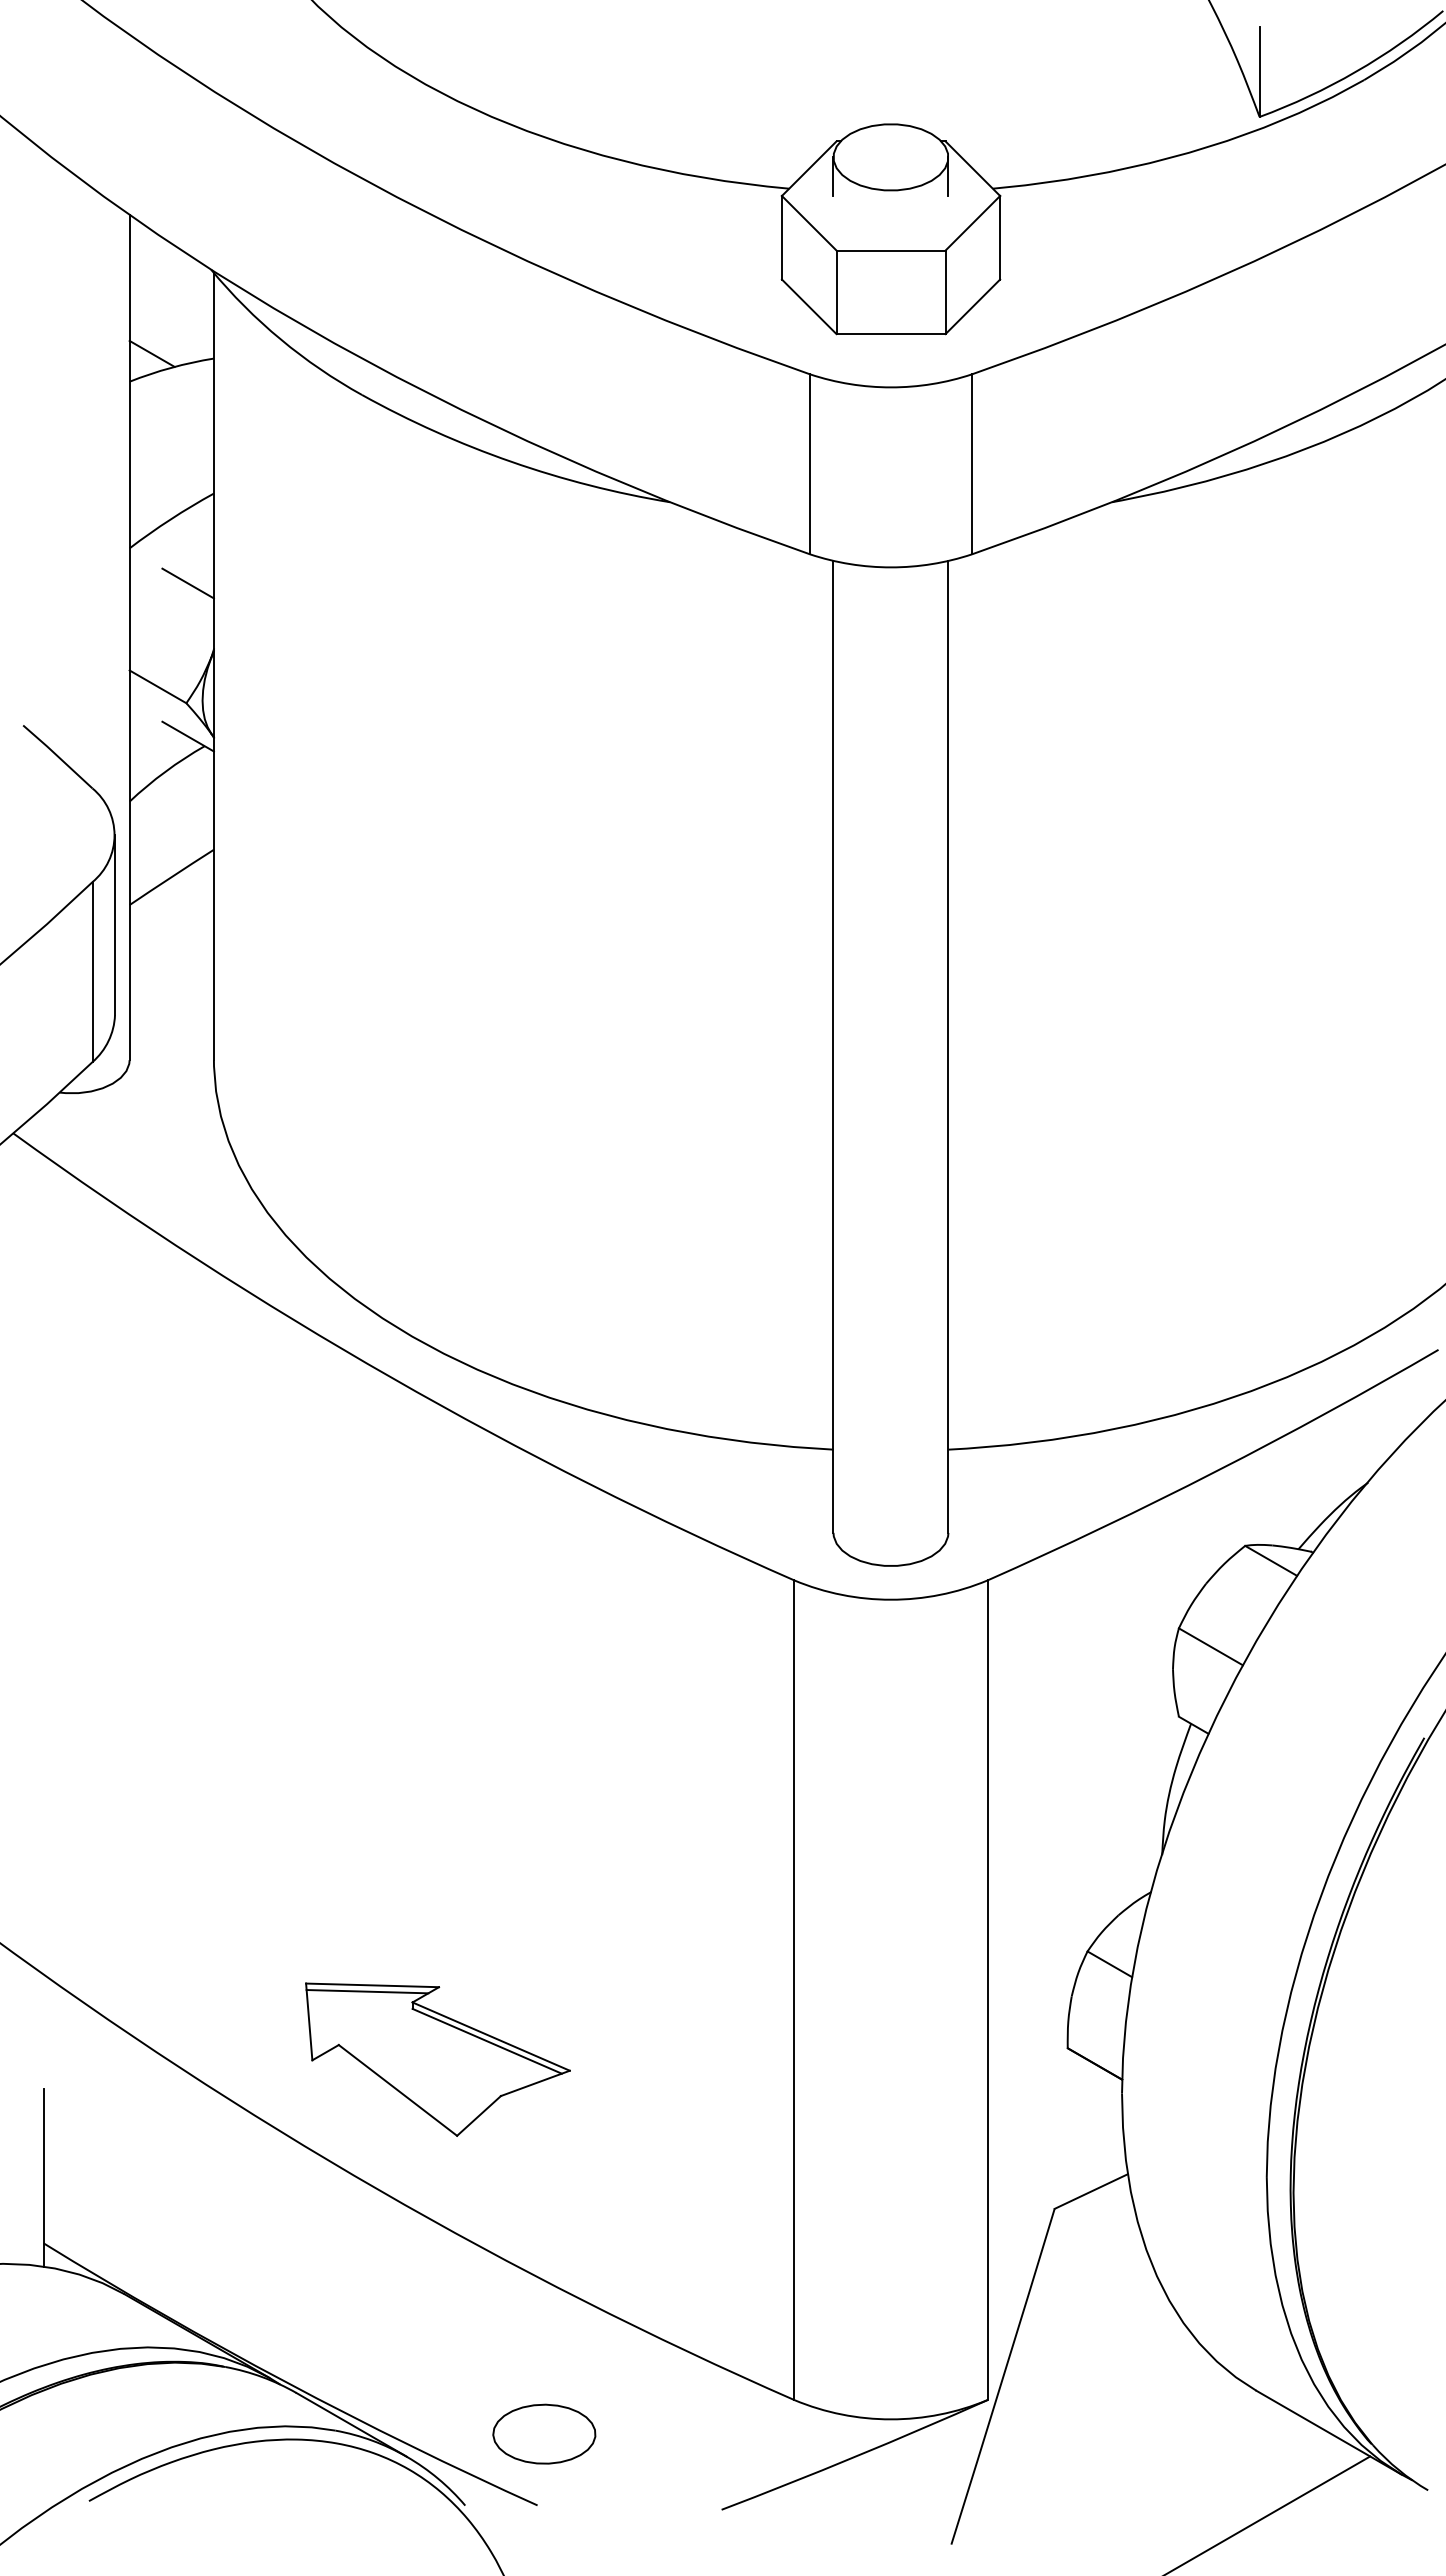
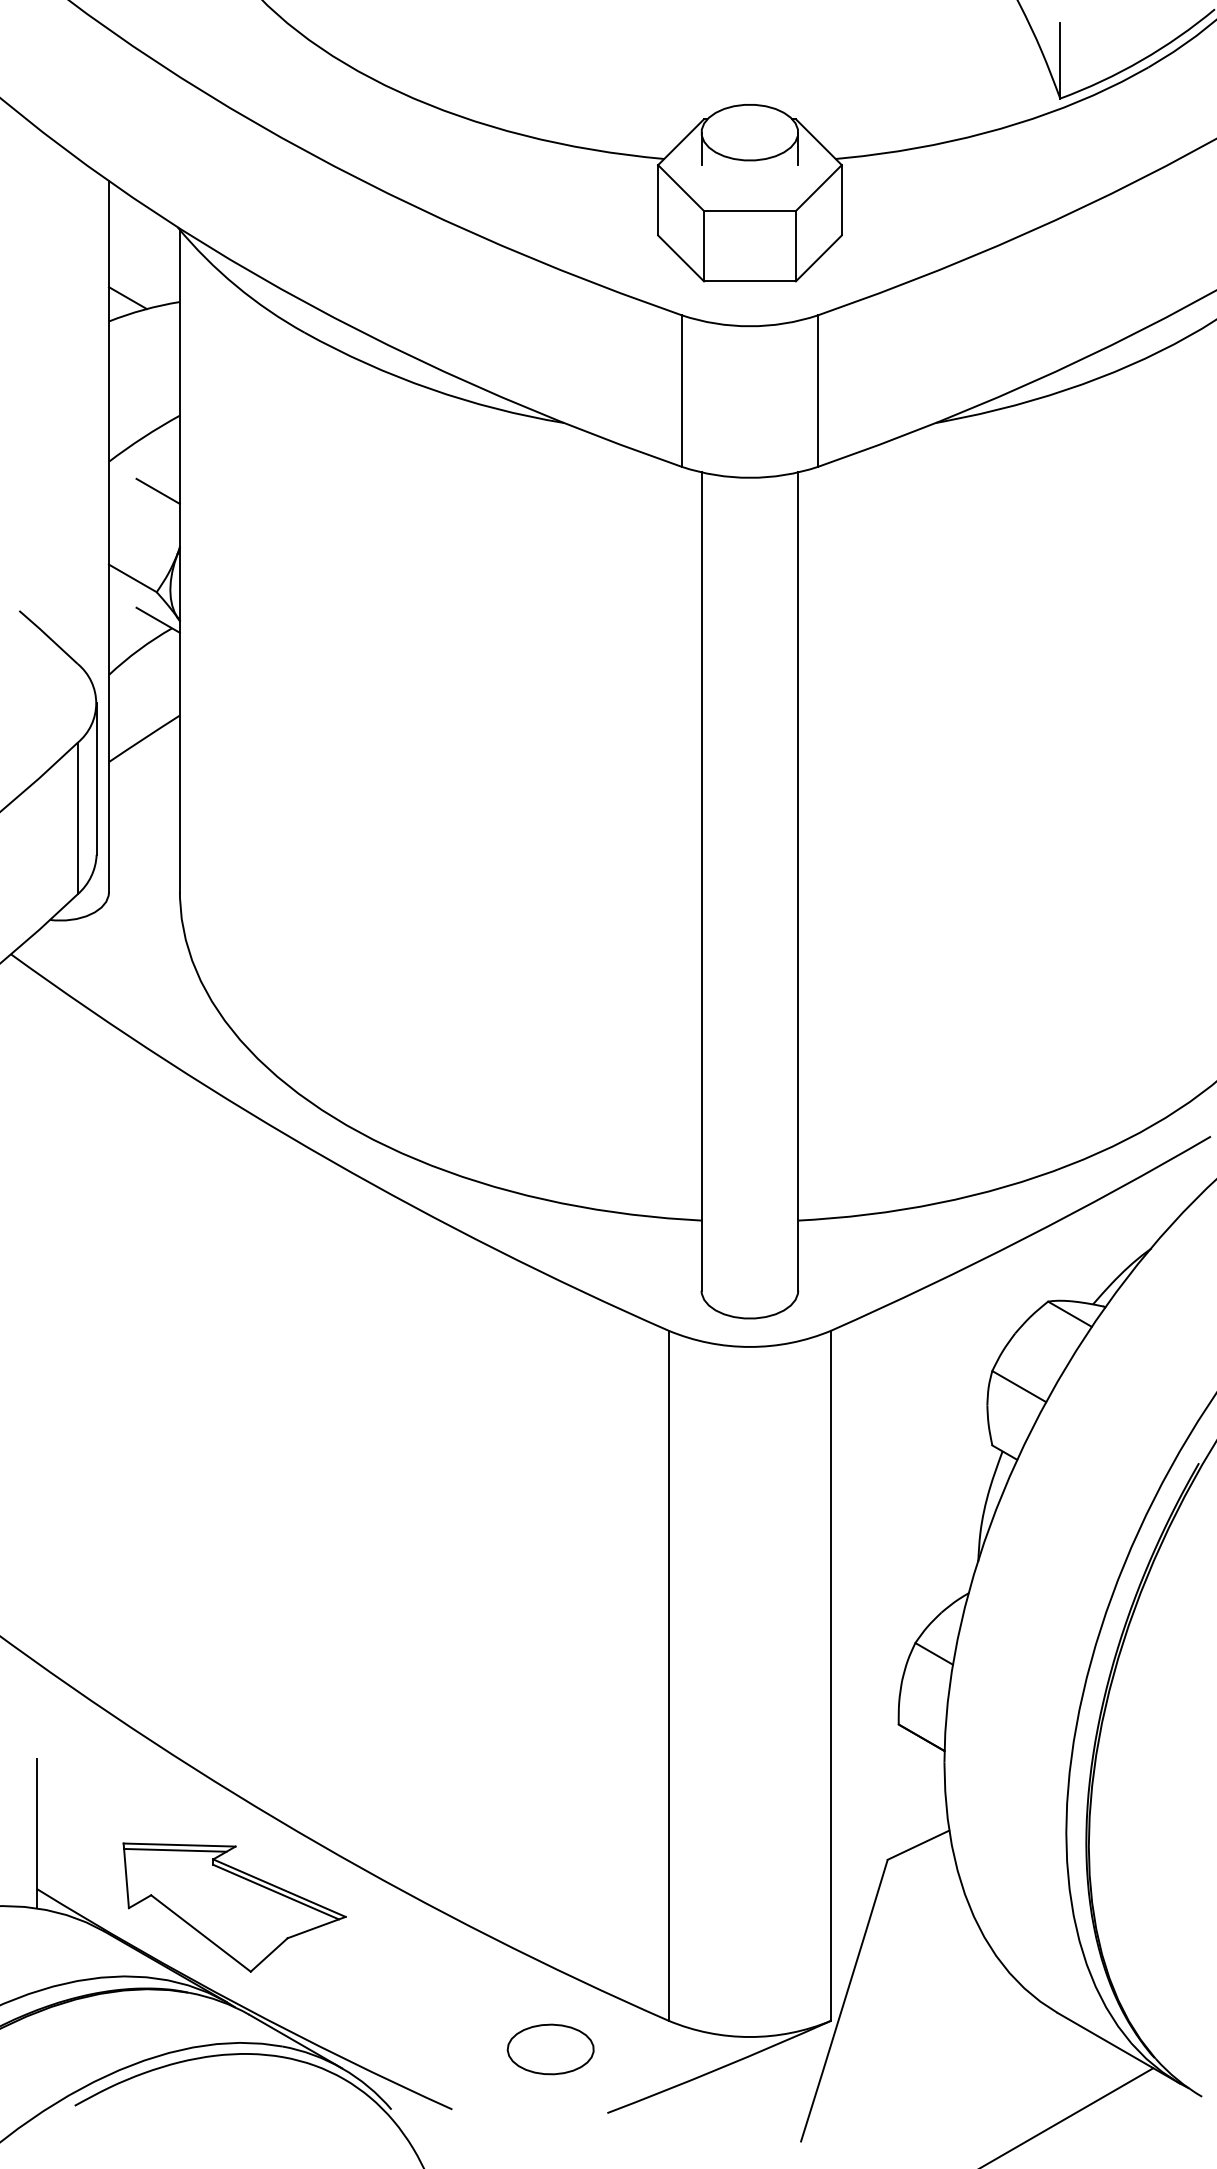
part: (437, 2059) -> (234, 1907), moved
part: (544, 2433) -> (550, 2048), moved

